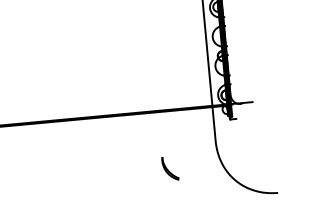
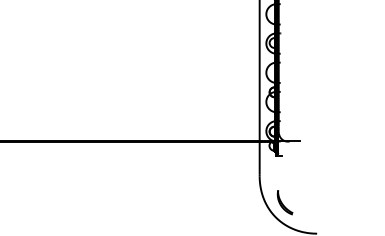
part: (169, 168) -> (284, 202), moved

